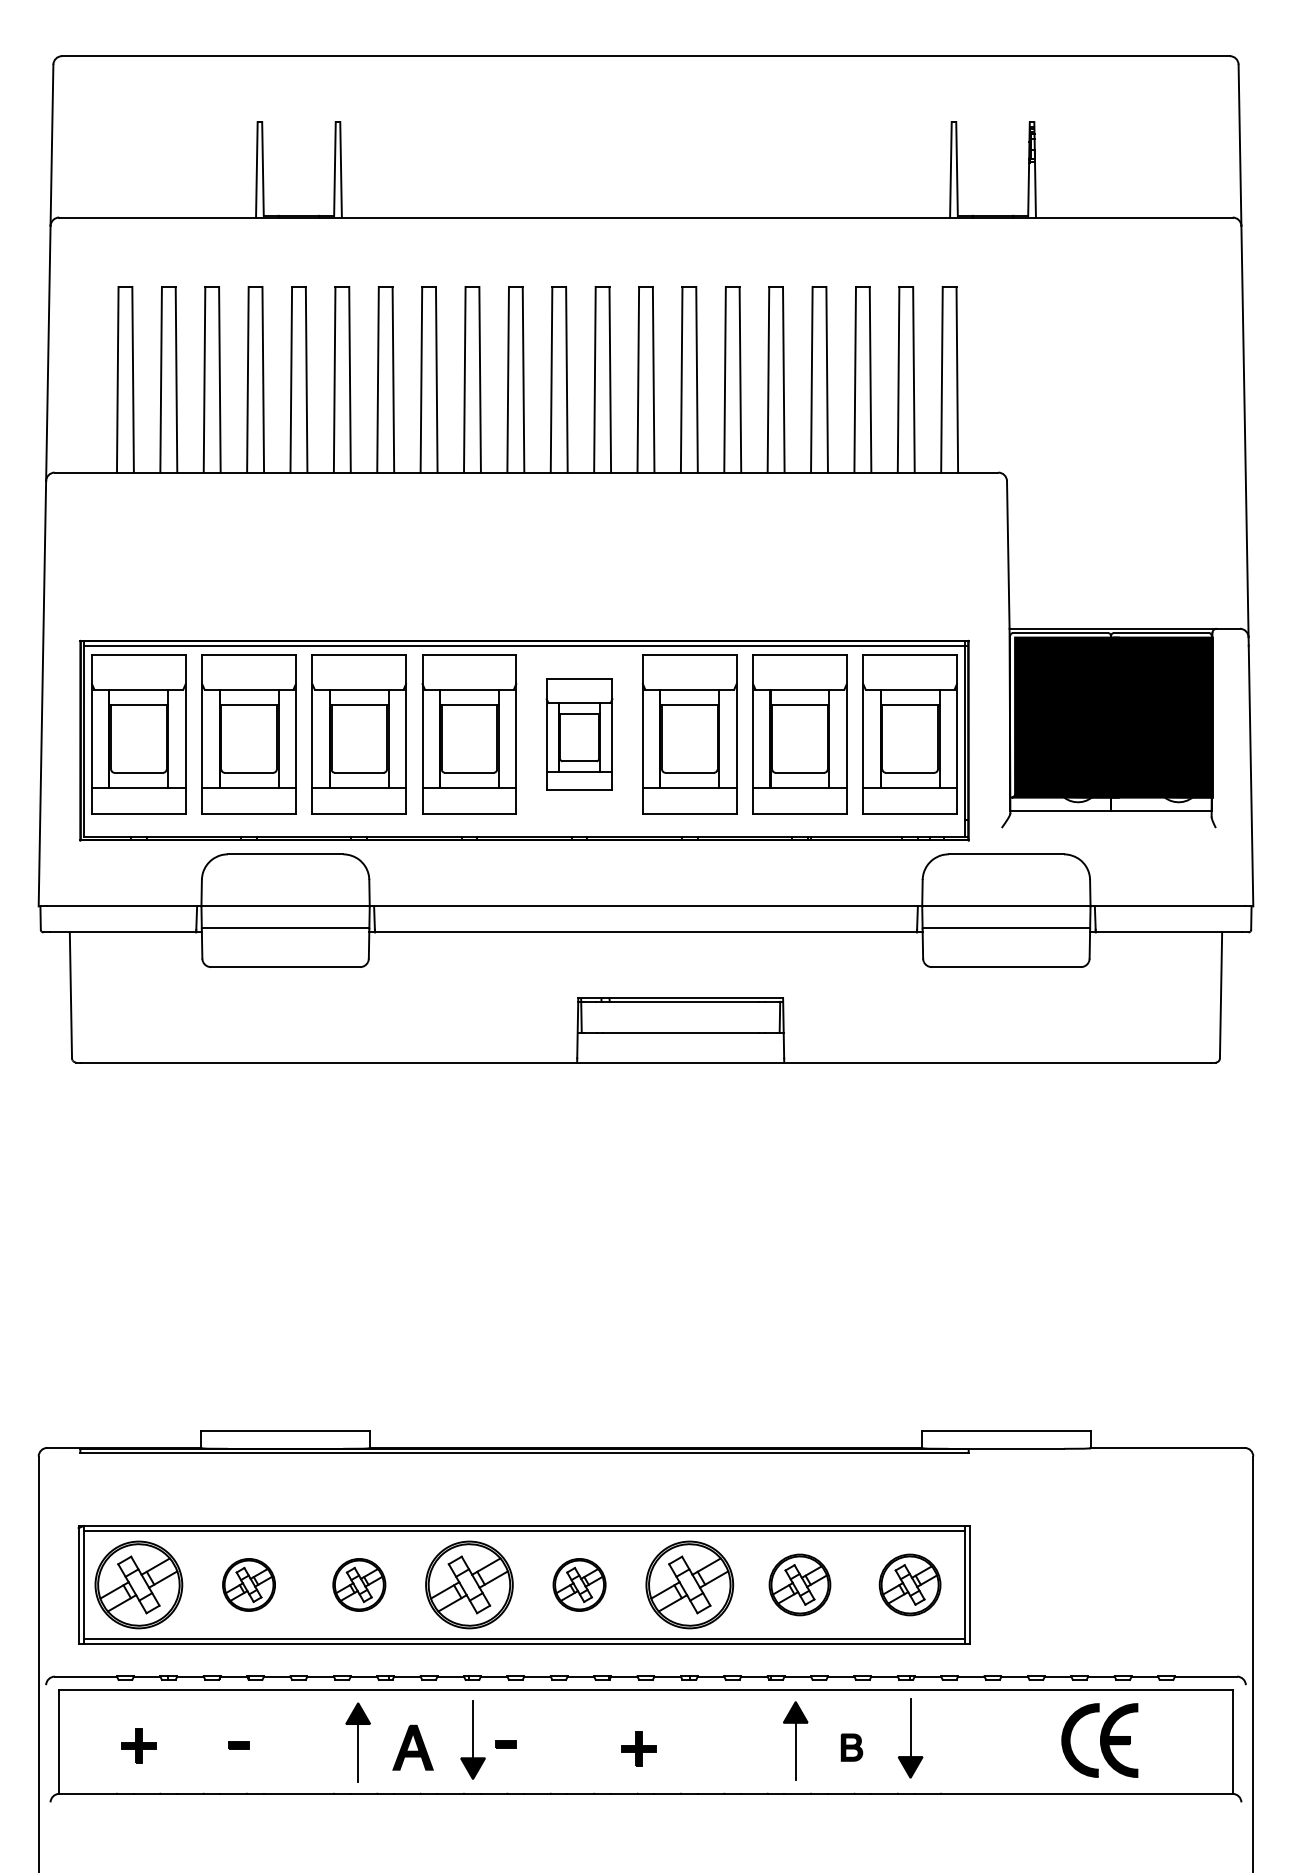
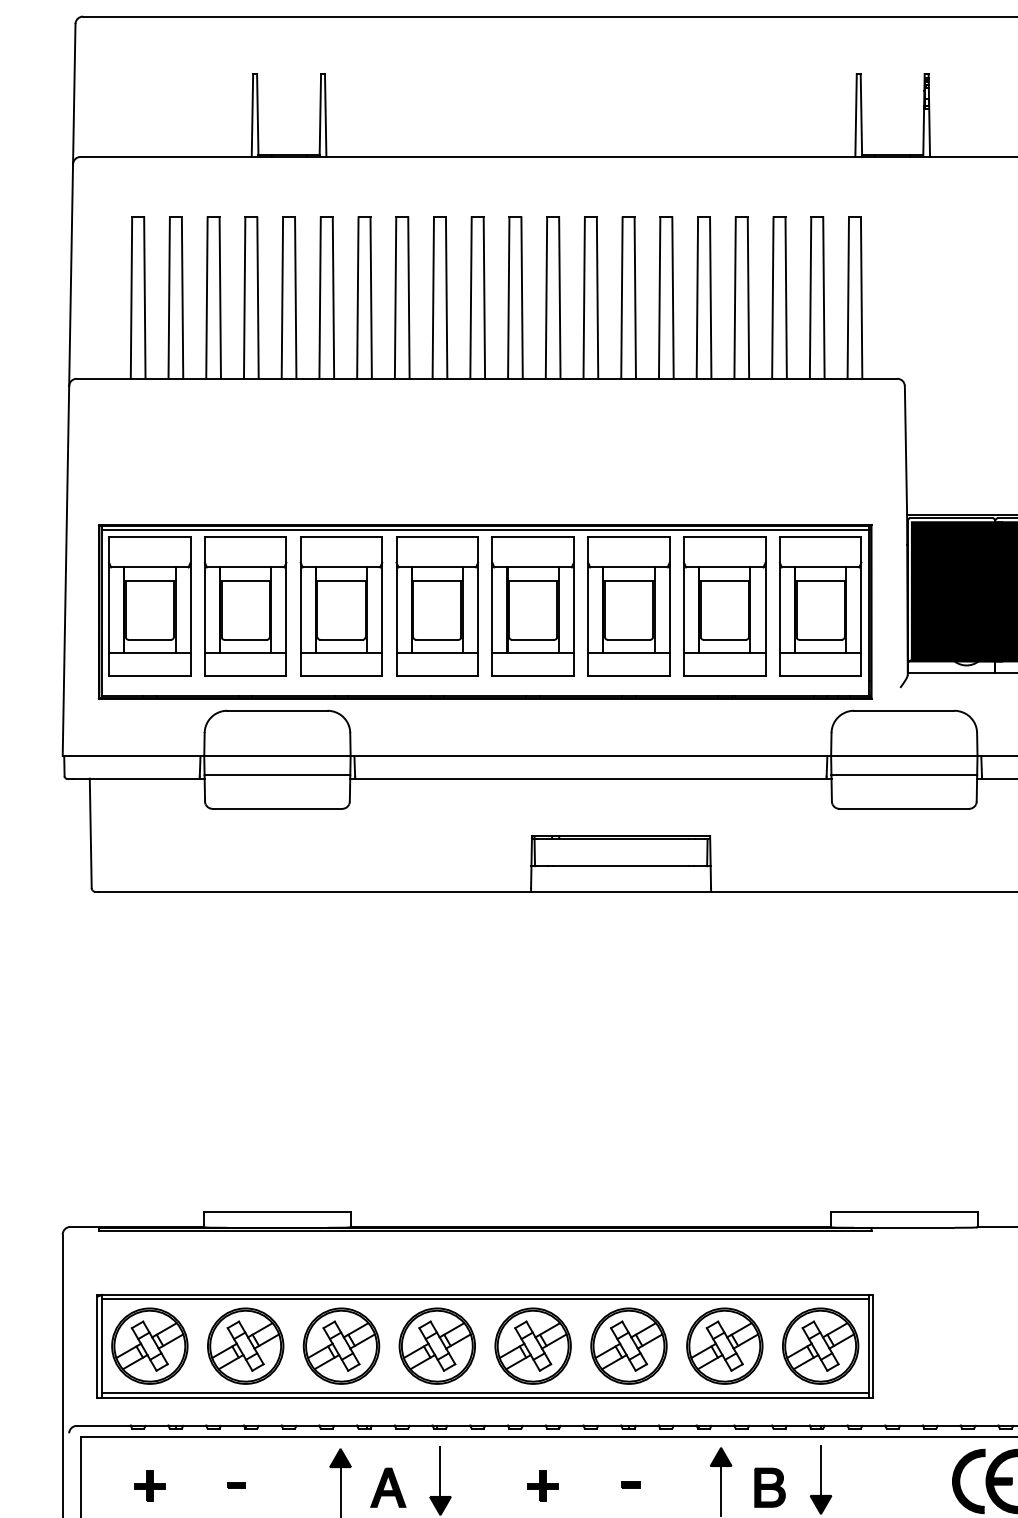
part: (579, 734) -> (533, 606), size x1.43
part: (248, 1584) -> (245, 1345), size x1.67
part: (359, 1584) -> (341, 1345), size x1.67
part: (579, 1584) -> (533, 1345), size x1.67
part: (799, 1584) -> (724, 1345), size x1.43
part: (909, 1584) -> (820, 1345), size x1.43
part: (505, 1744) -> (630, 1484), moved
part: (851, 1747) -> (769, 1487), size x1.67
part: (638, 1748) -> (542, 1485), moved

